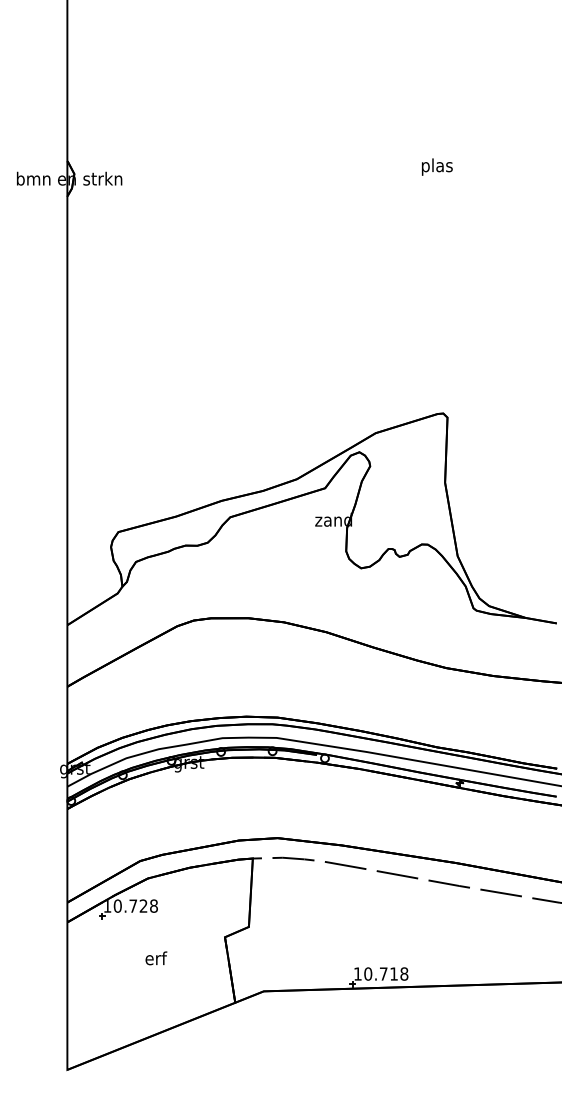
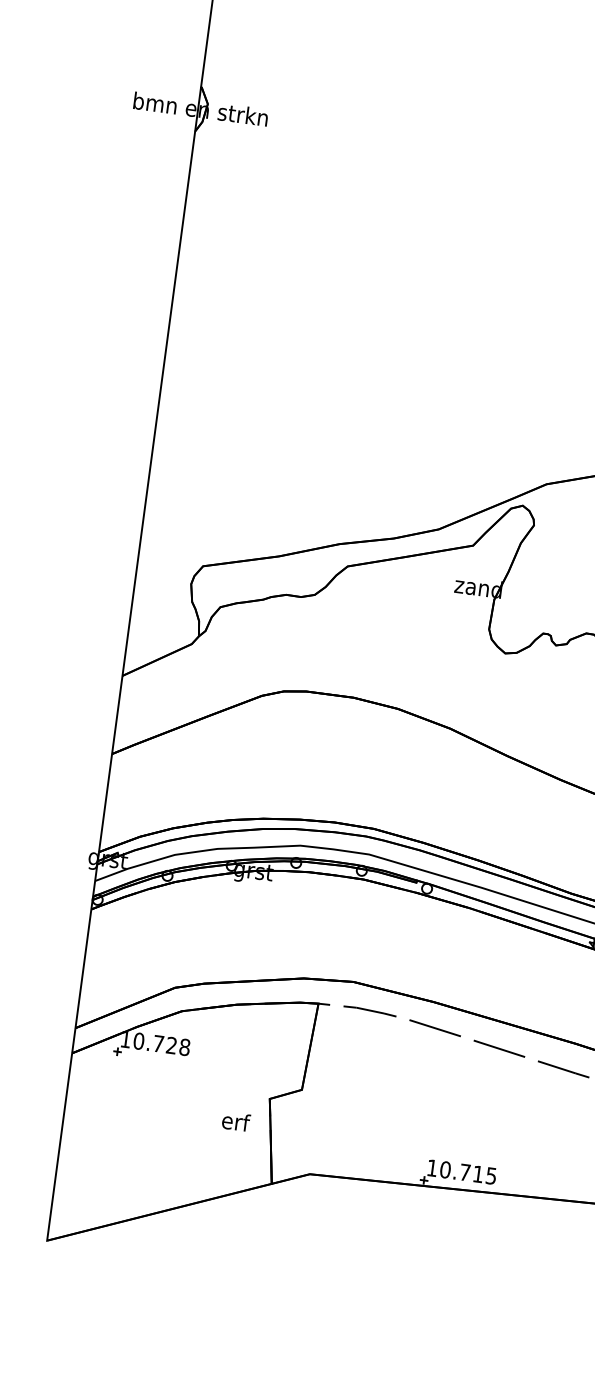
text: (156, 958) -> (236, 1121), moved
text: (404, 973) -> (491, 1175), 10.718 -> 10.715

